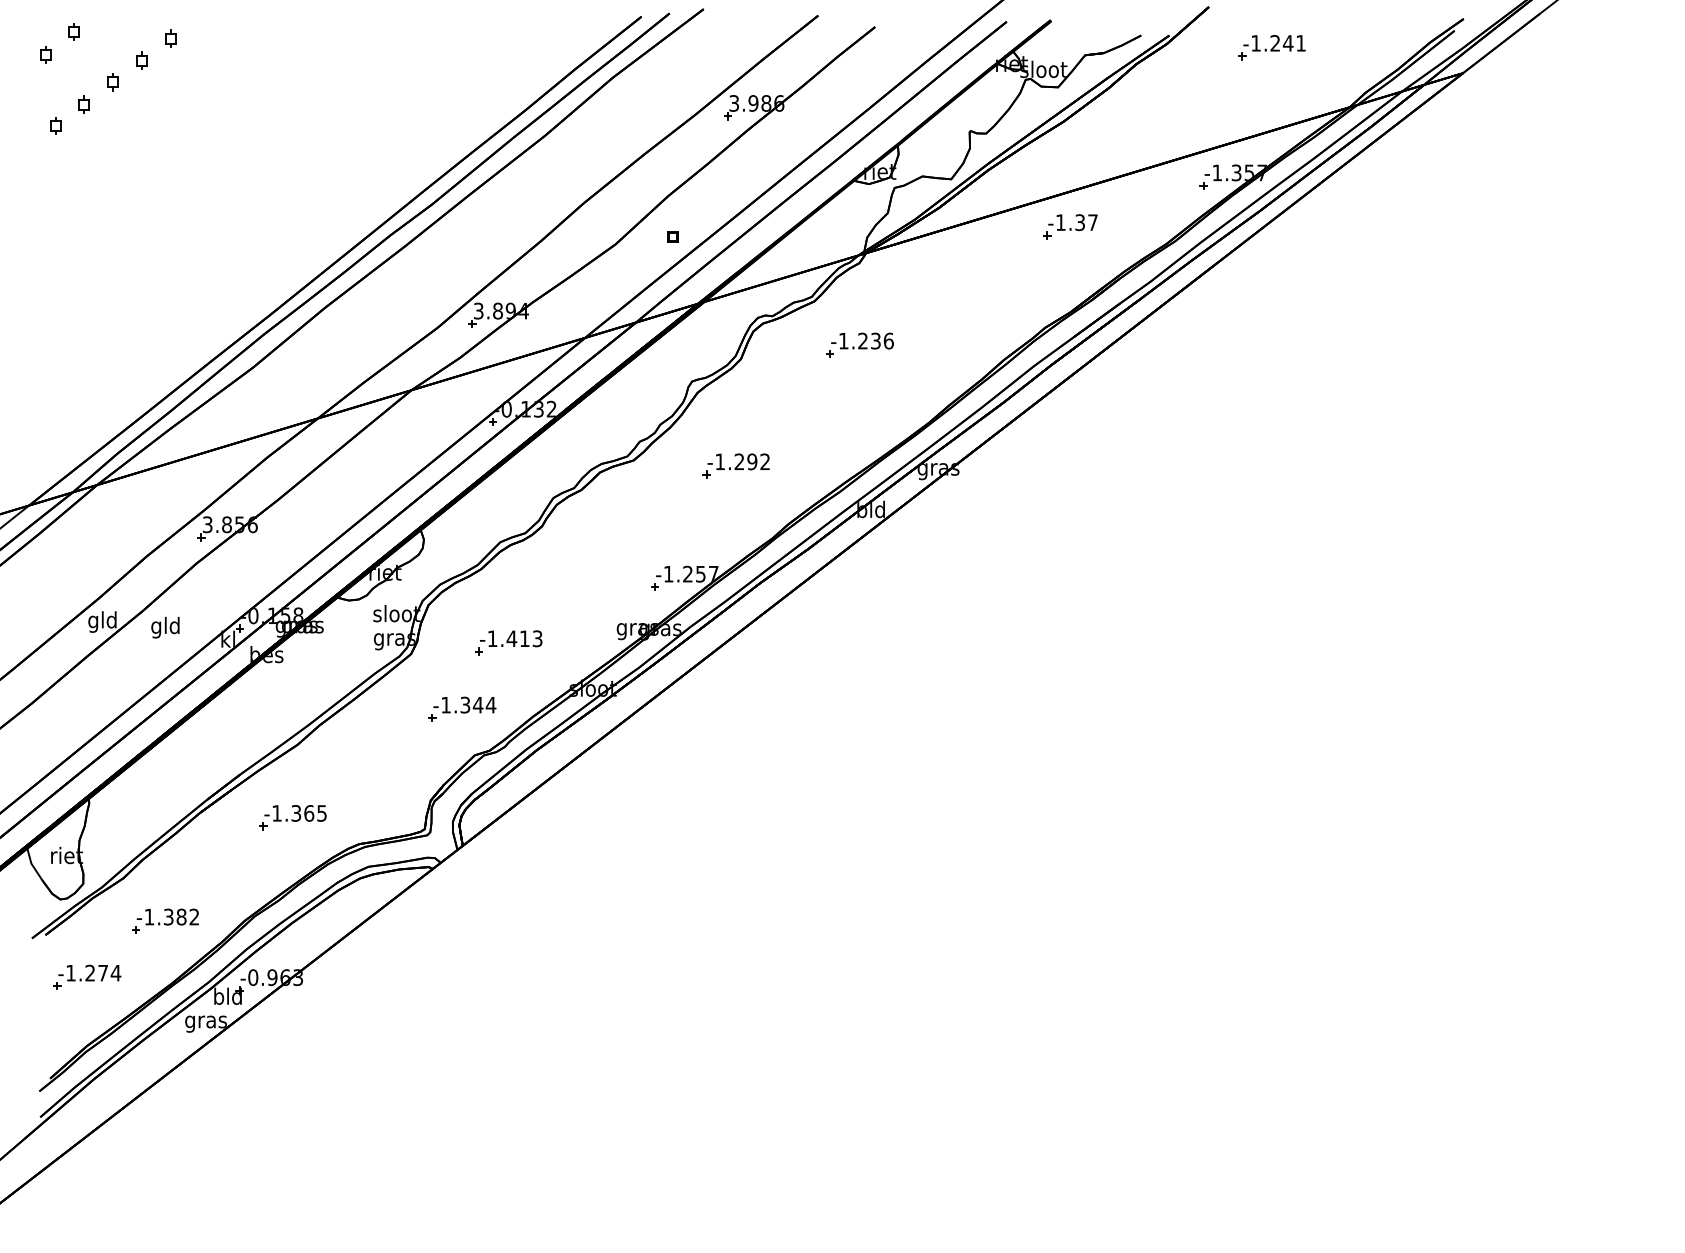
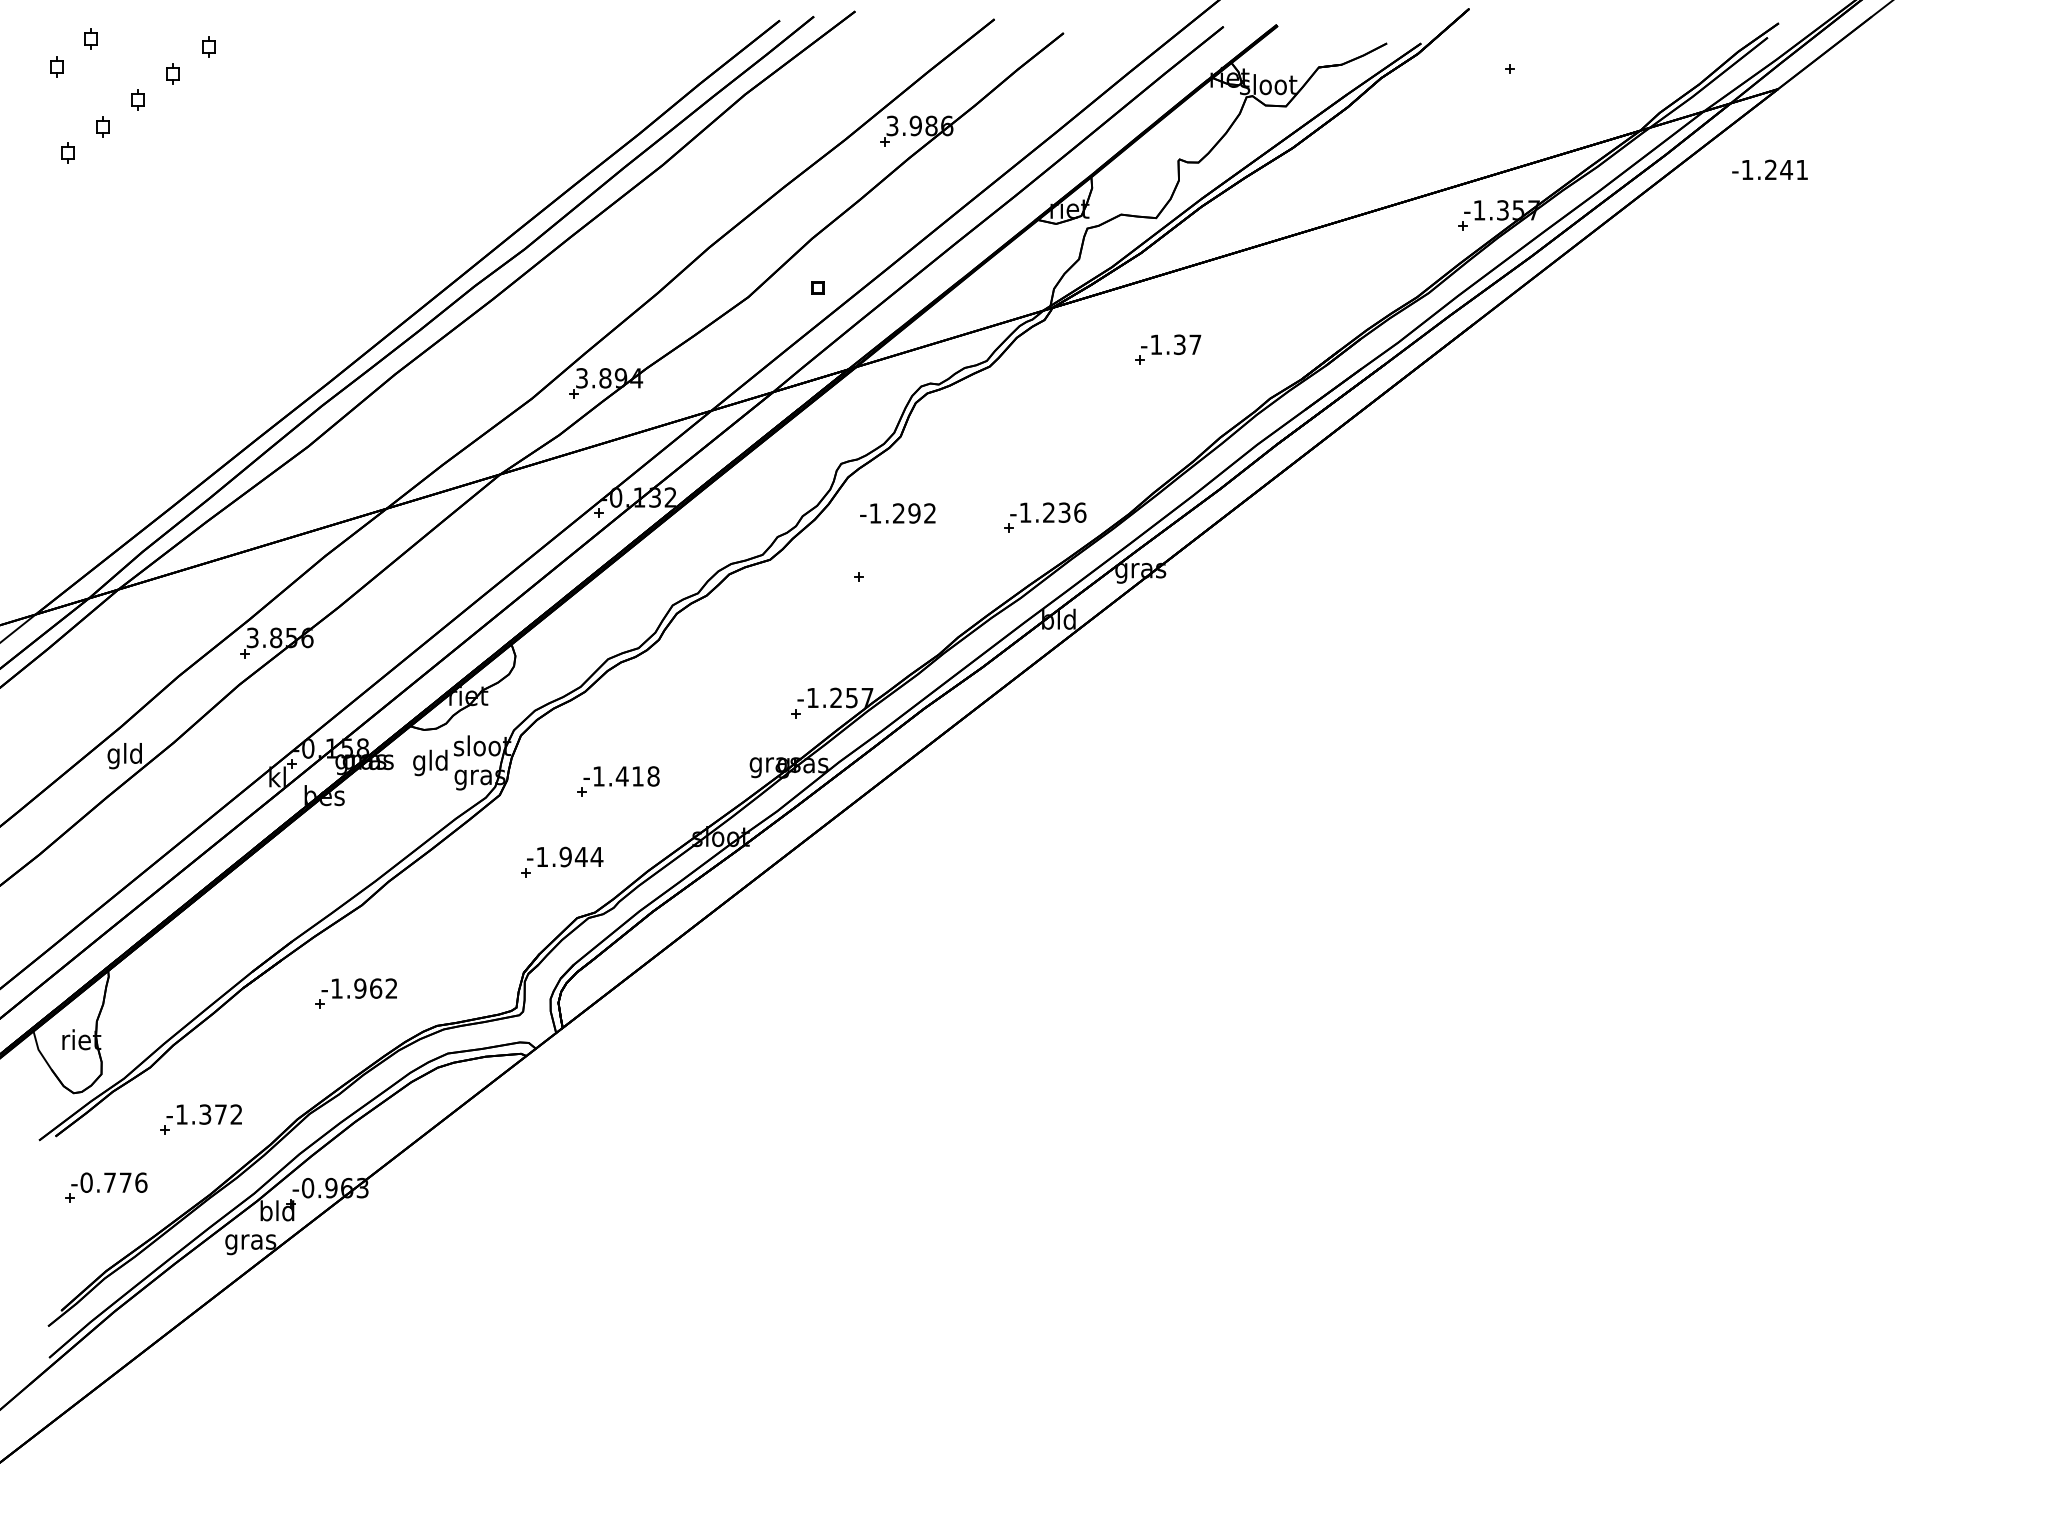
text: (1274, 42) -> (1769, 169), moved
part: (1070, 226) -> (1168, 349), moved
part: (860, 345) -> (1045, 517), moved
text: (738, 461) -> (897, 513), moved
text: (165, 627) -> (430, 762), moved
text: (537, 638) -> (653, 776), -1.413 -> -1.418
text: (465, 705) -> (565, 857), -1.344 -> -1.944
text: (308, 813) -> (375, 988), -1.365 -> -1.962
text: (182, 917) -> (221, 1114), -1.382 -> -1.372
text: (93, 972) -> (113, 1182), -1.274 -> -0.776

